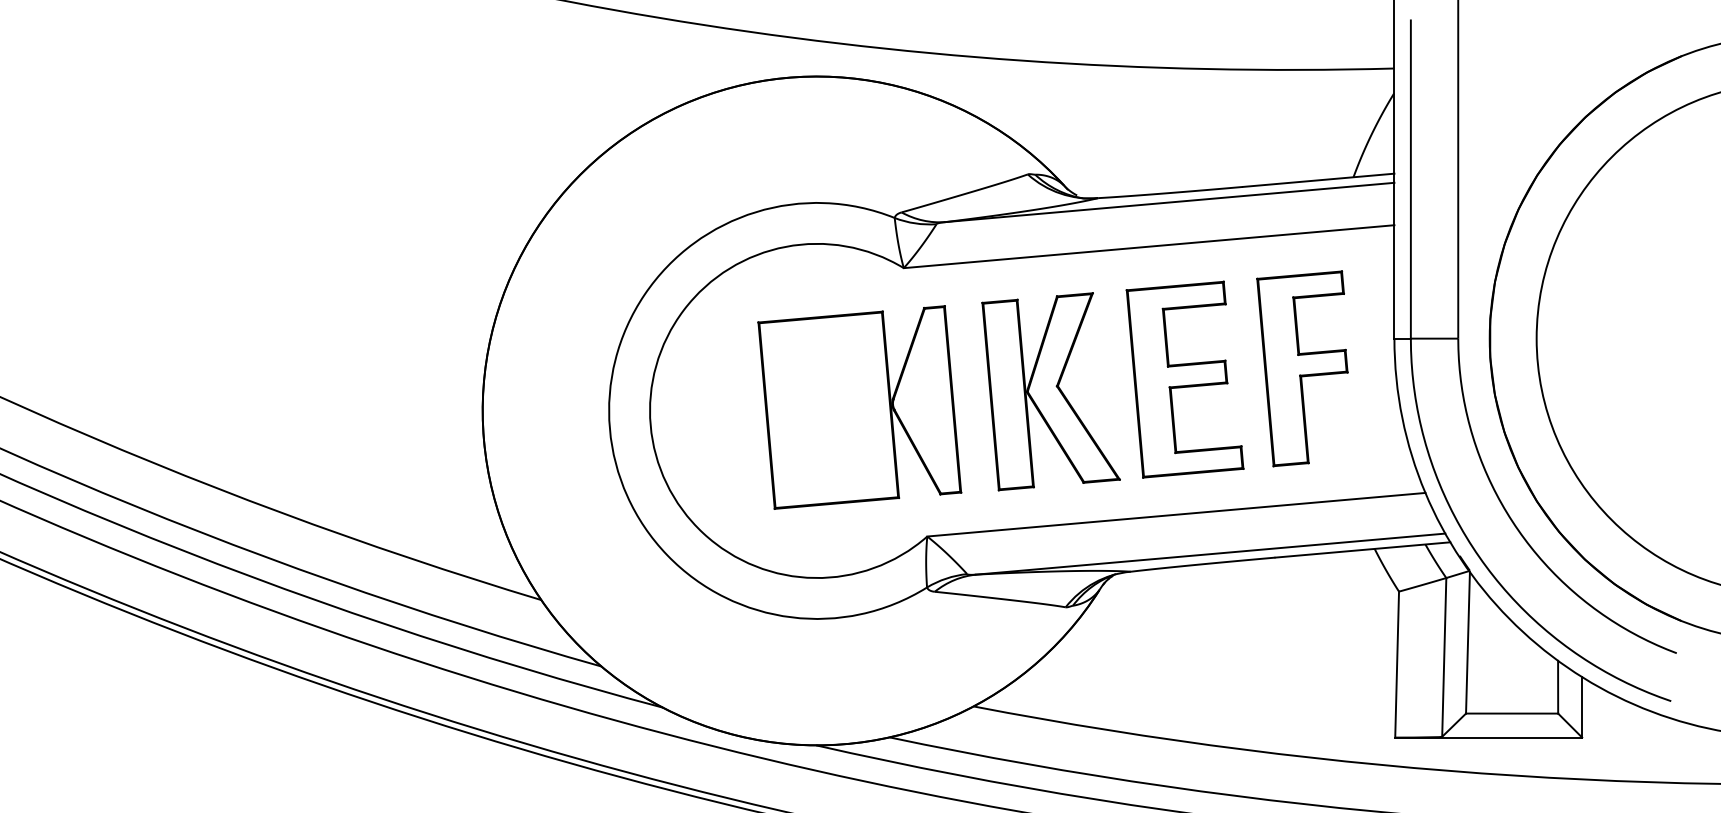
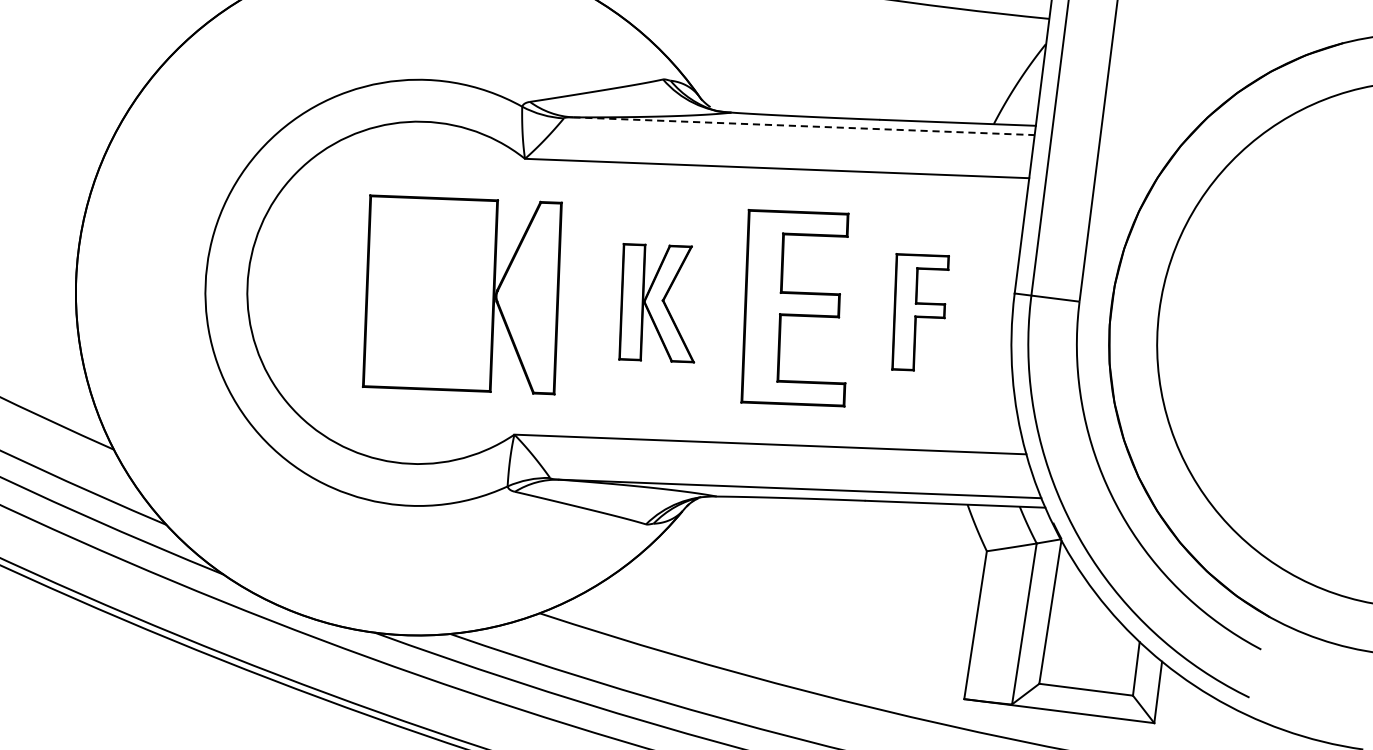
line: (1170, 202) -> (804, 126), solid -> dashed
part: (1302, 368) -> (917, 312), size x0.6
part: (1050, 391) -> (658, 303), size x0.6

